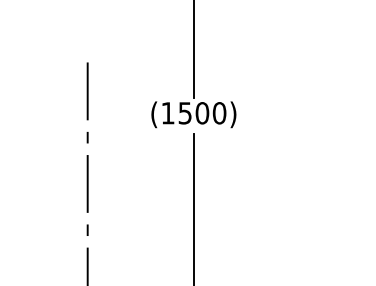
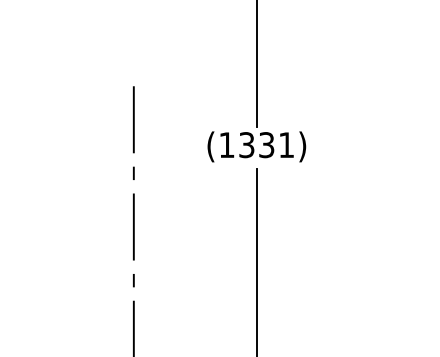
text: (203, 113) -> (267, 145), (1500) -> (1331)

